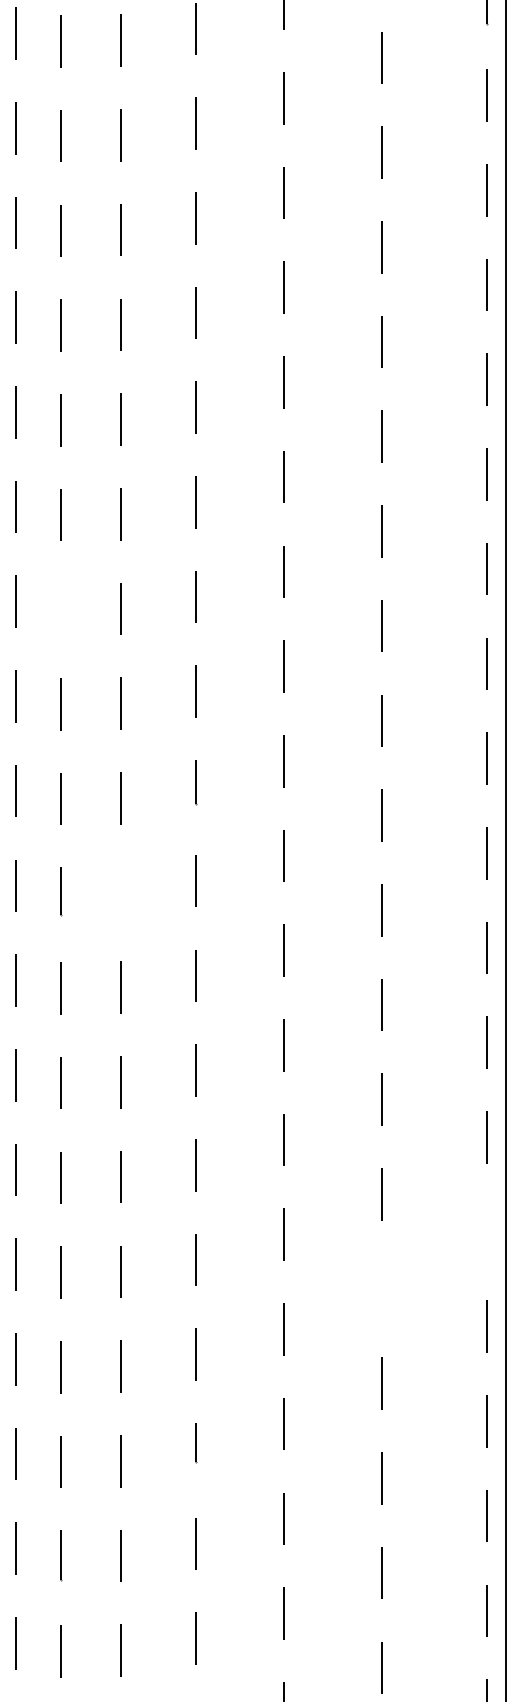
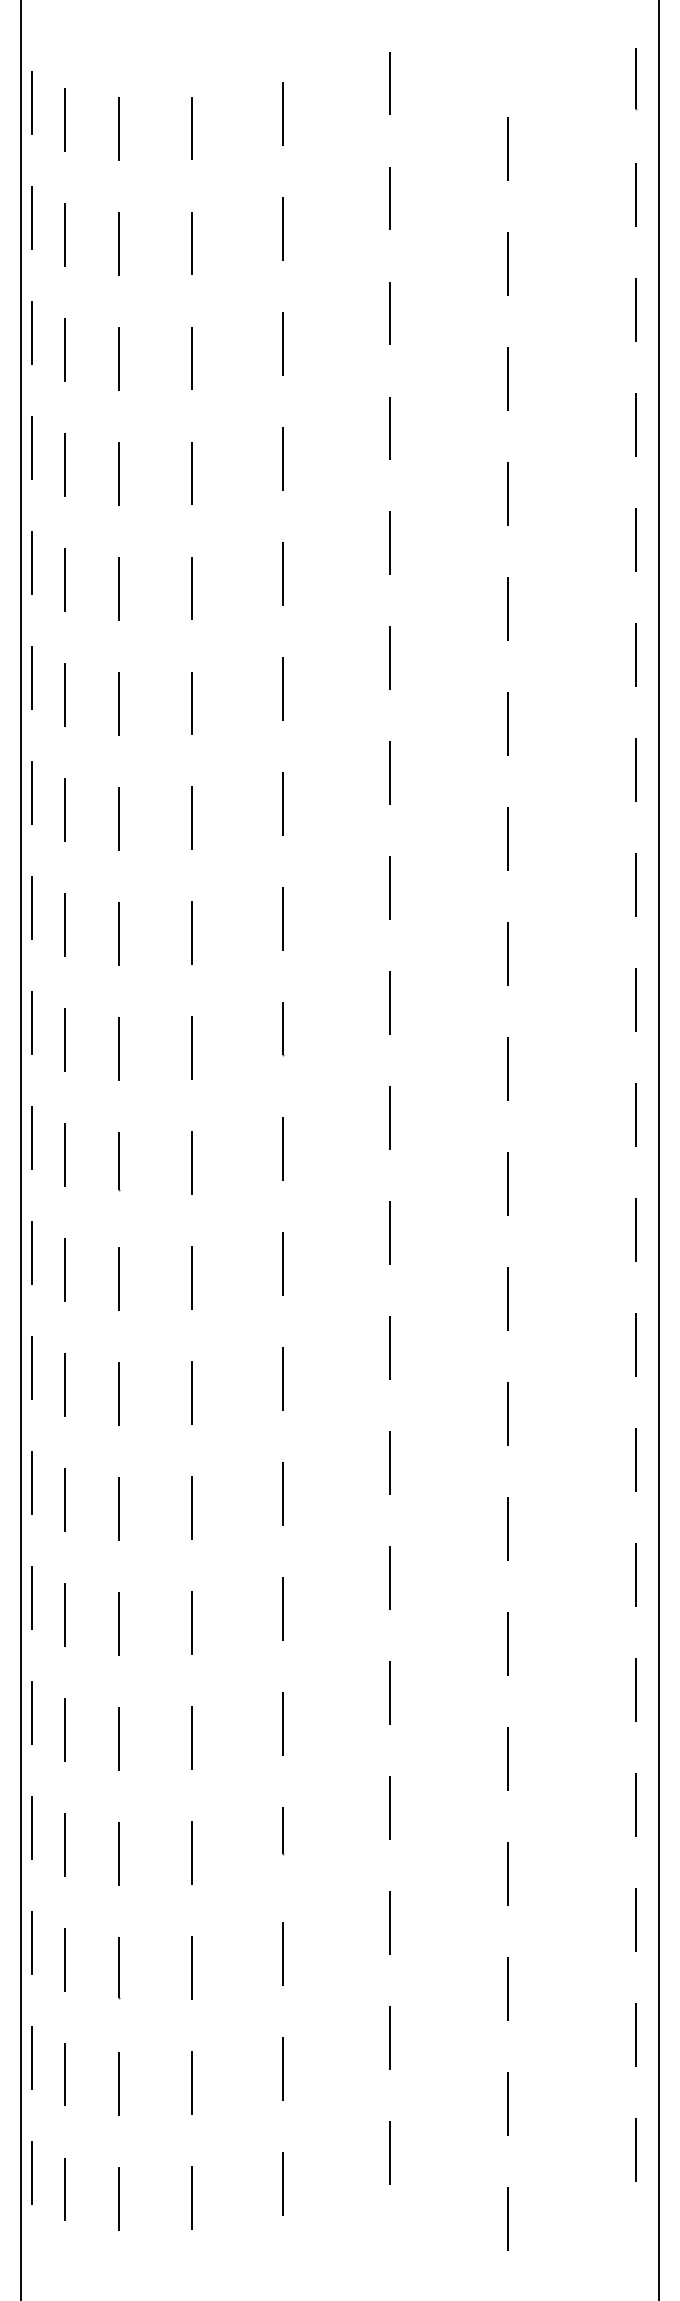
line: (60, 609) -> (118, 819), added
line: (121, 893) -> (192, 1163), added
line: (486, 1231) -> (635, 1574), added
line: (381, 1288) -> (507, 1643), added

